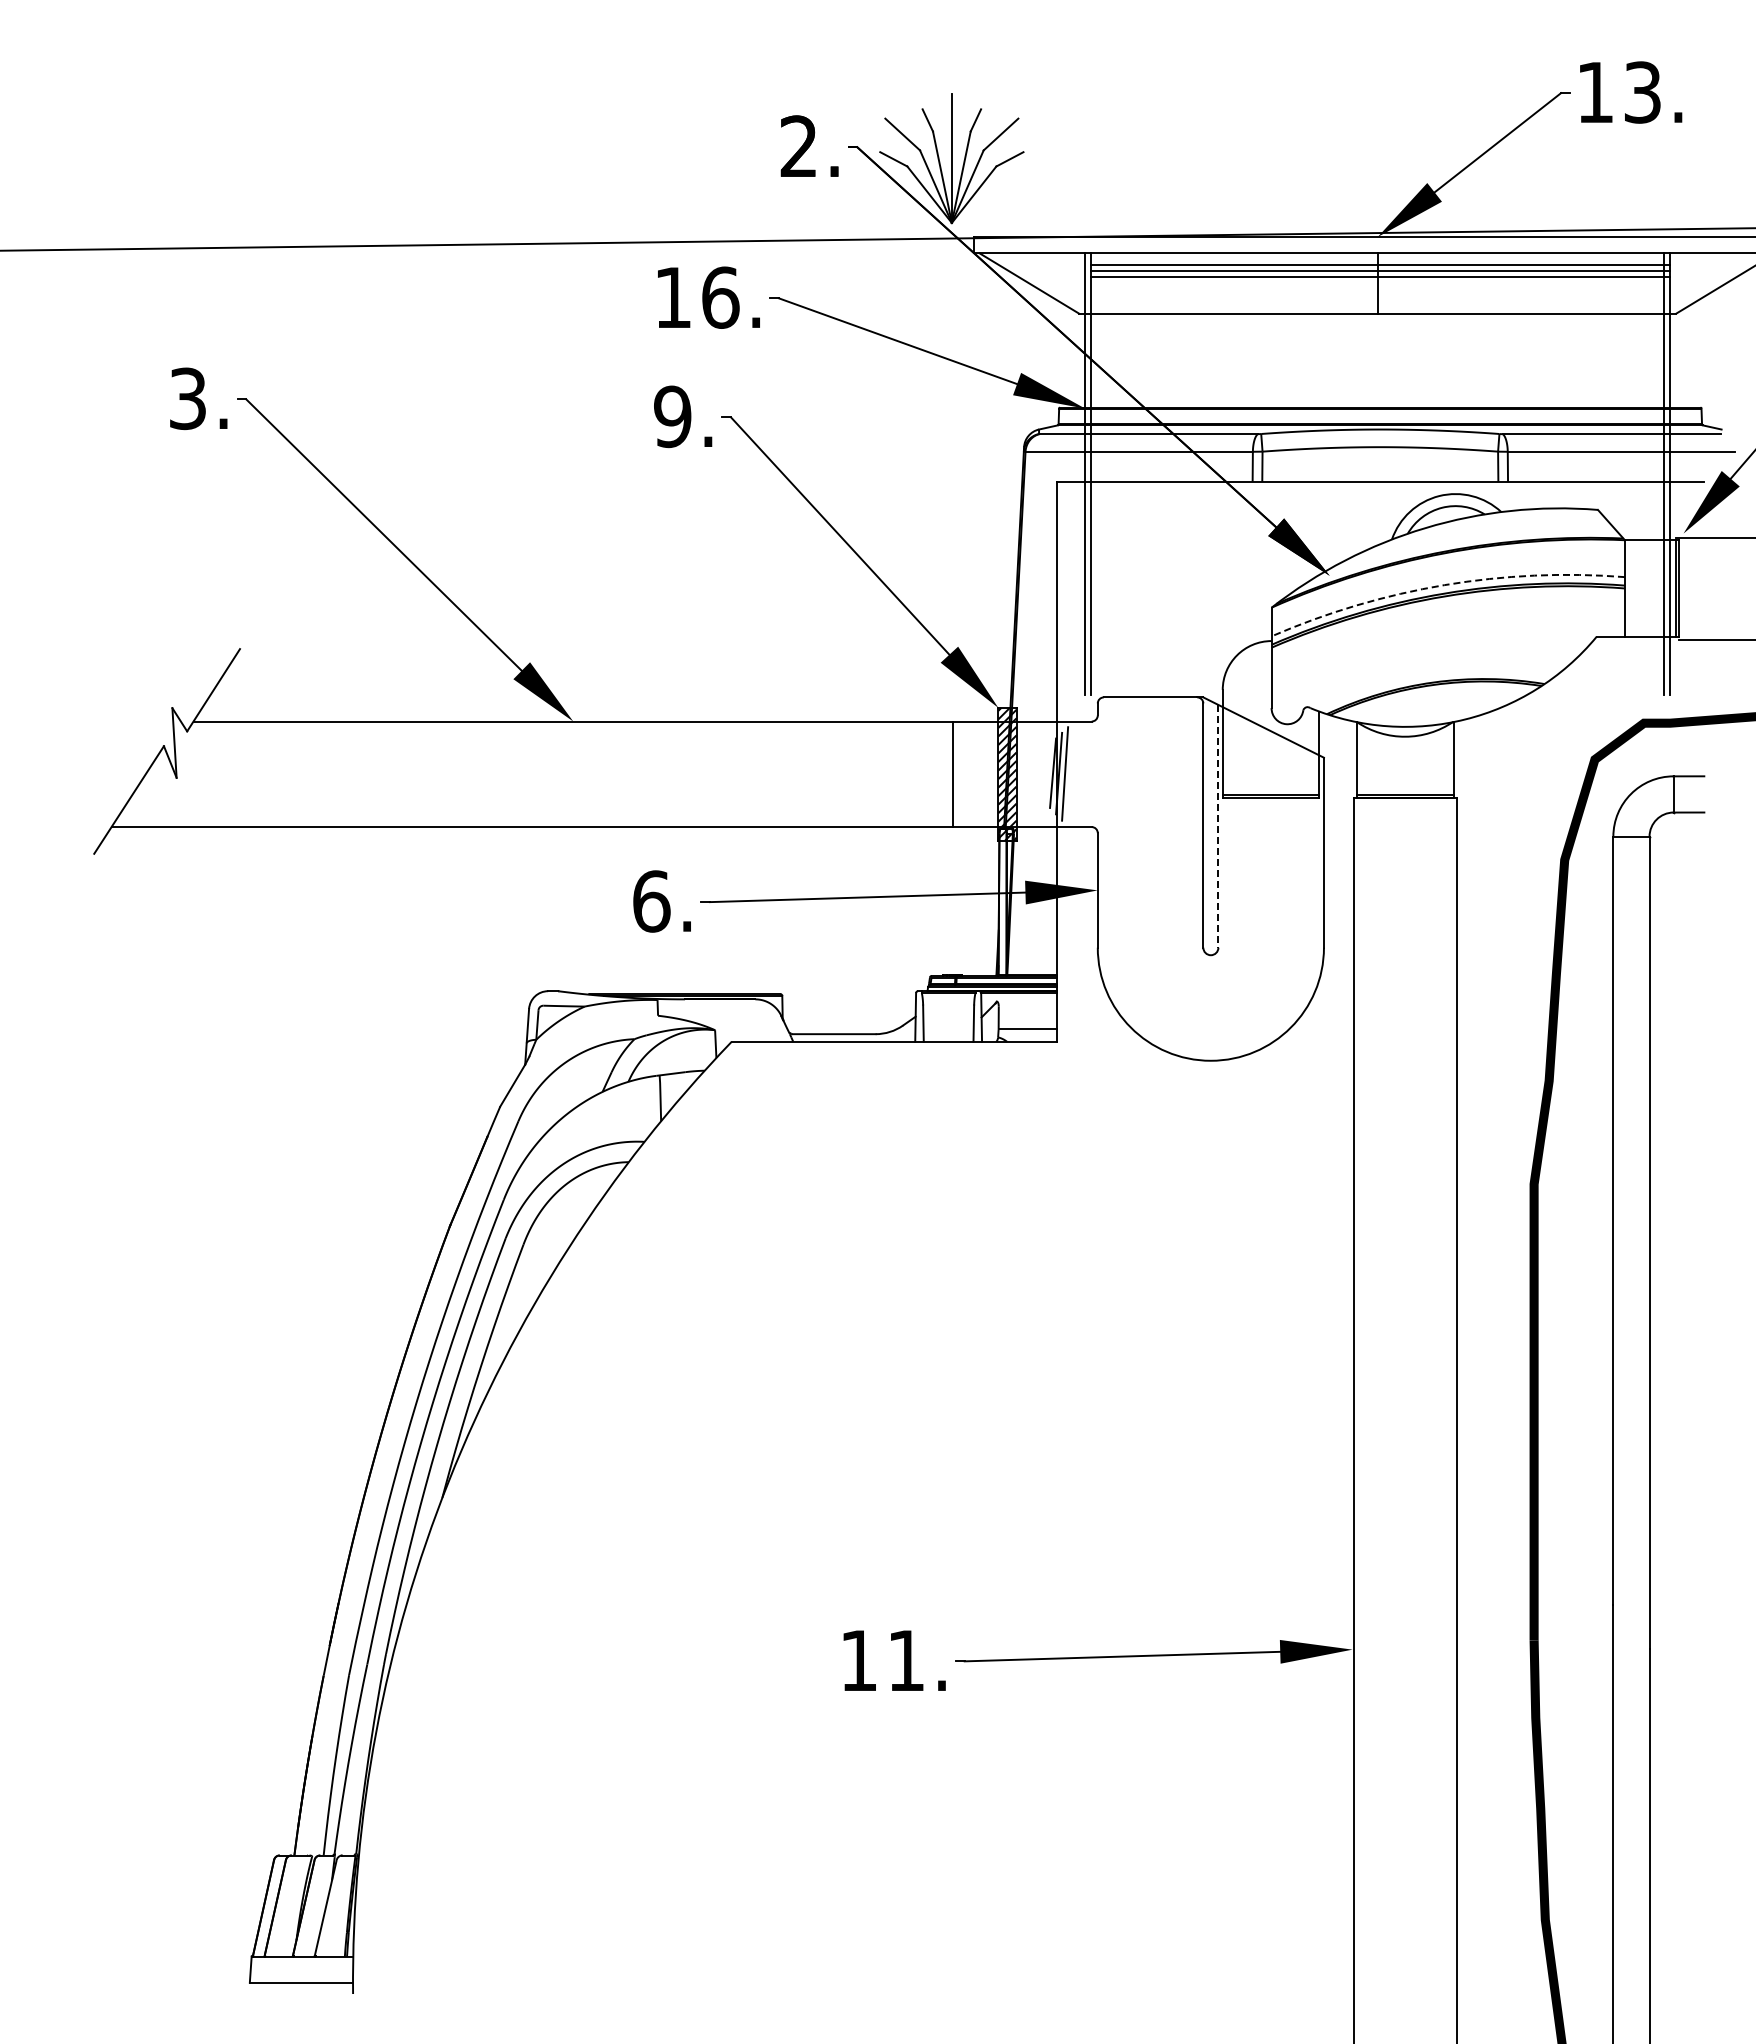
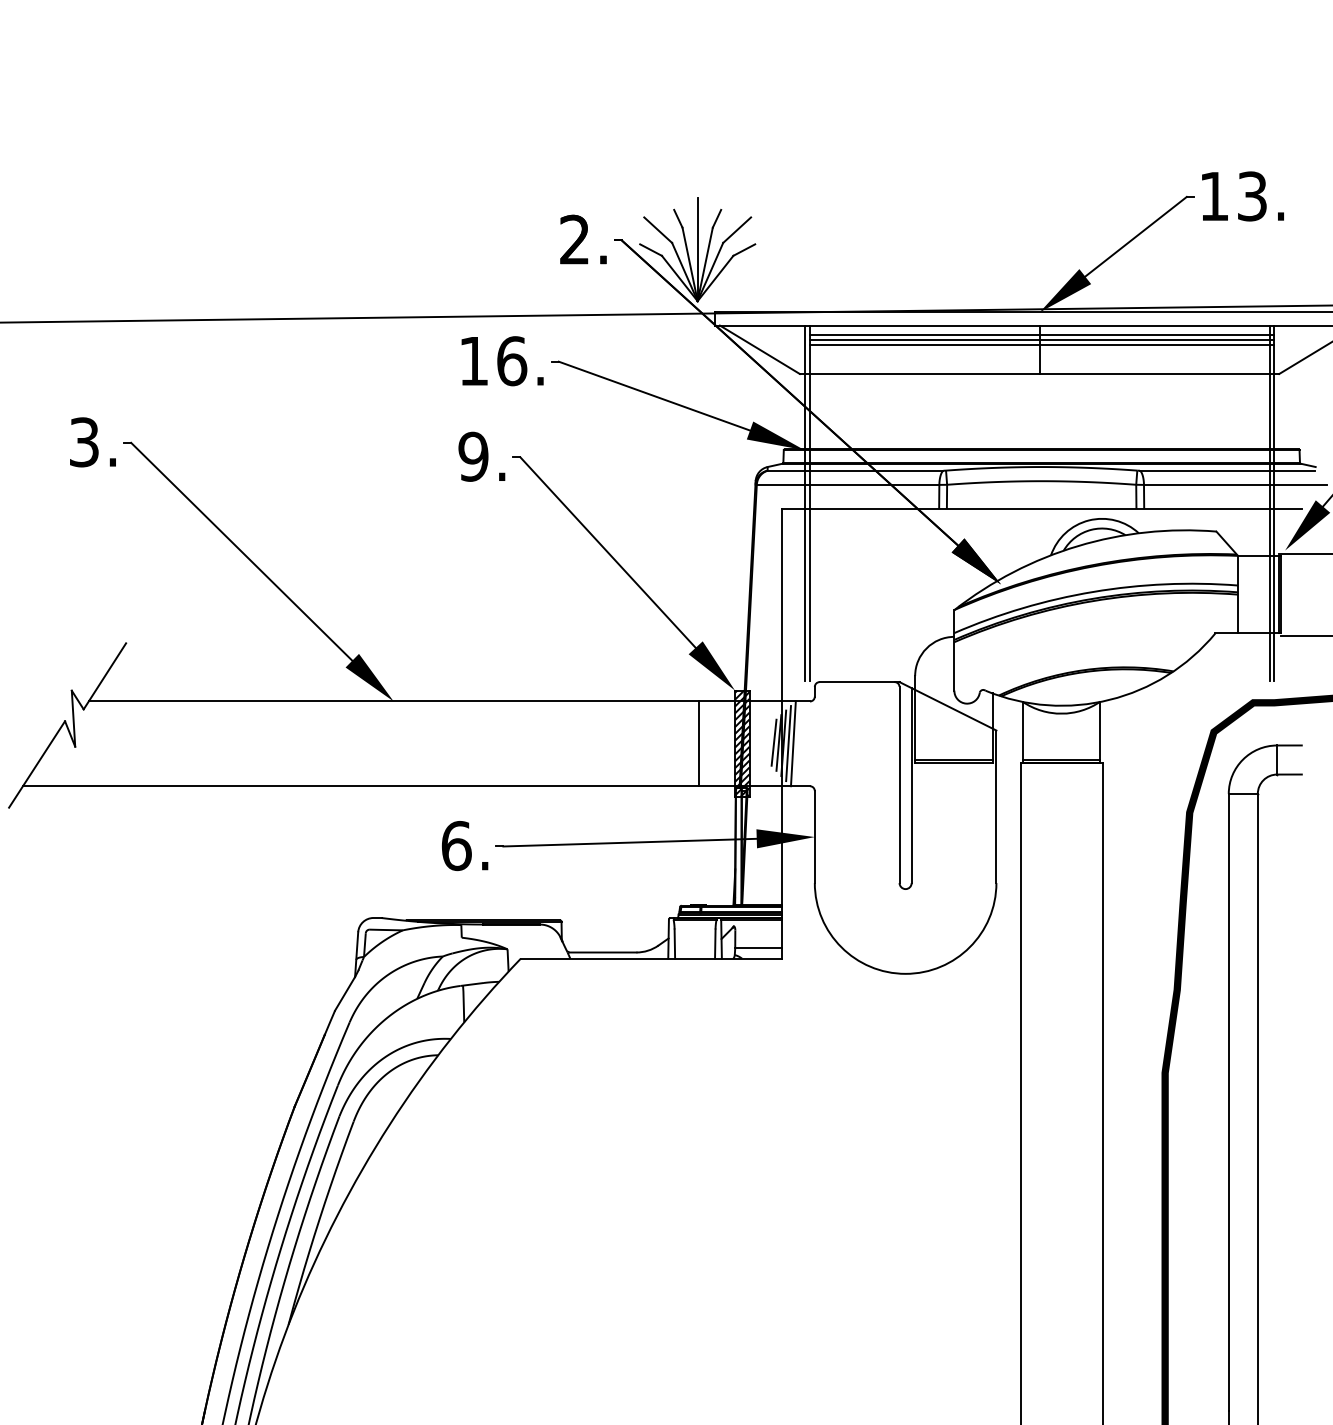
arc: (1444, 585) -> (1093, 592), dashed -> solid
line: (1047, 772) -> (774, 742), added
line: (1071, 774) -> (793, 744), added
line: (1218, 826) -> (911, 785), dashed -> solid

